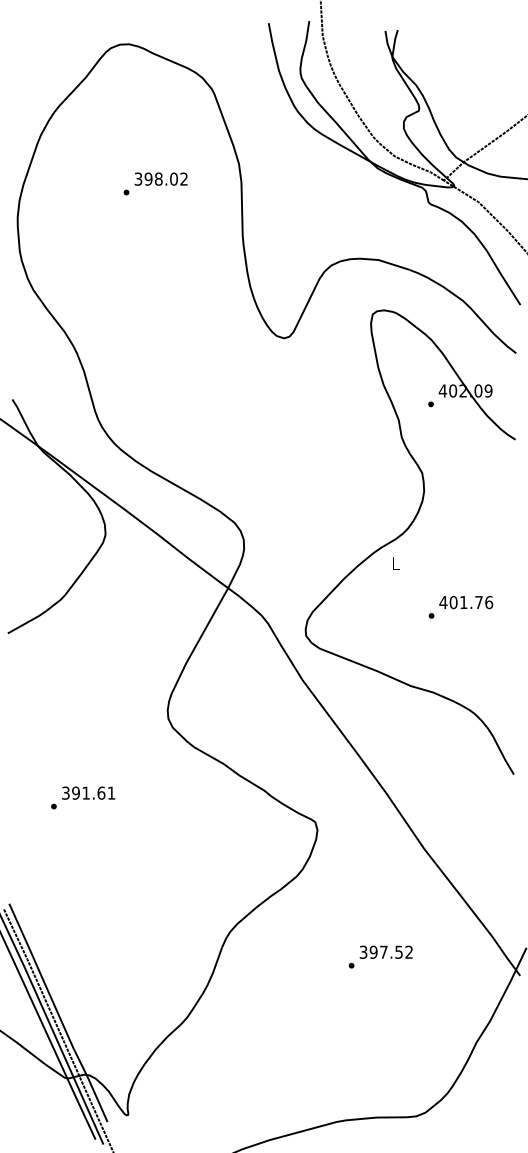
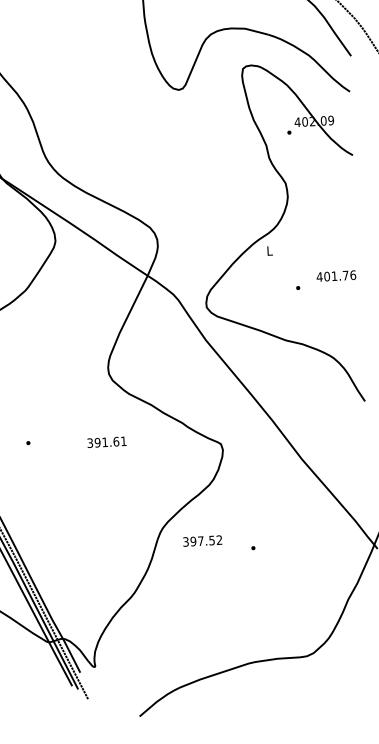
text: (466, 602) -> (336, 276), moved
text: (88, 792) -> (106, 441), moved
text: (385, 951) -> (202, 540), moved

